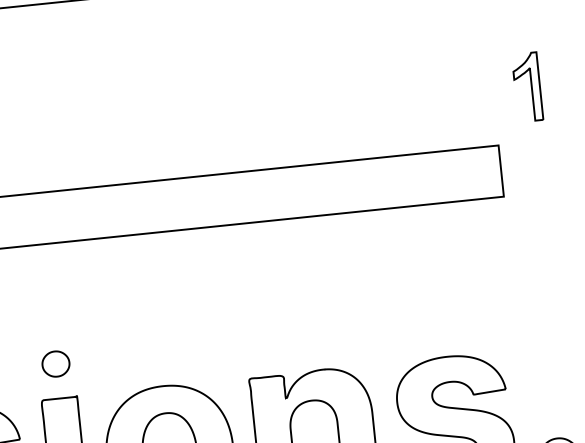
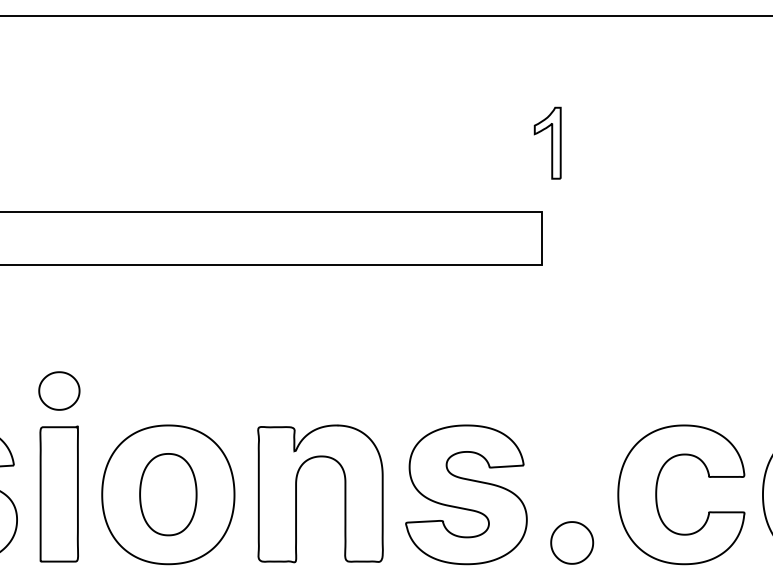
part: (527, 86) -> (547, 142), moved
part: (56, 363) -> (59, 390), size x1.43

